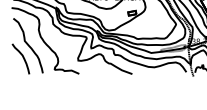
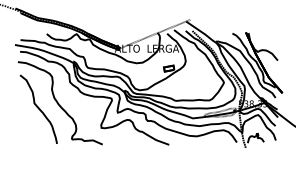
curve: (22, 57) -> (31, 123), removed

